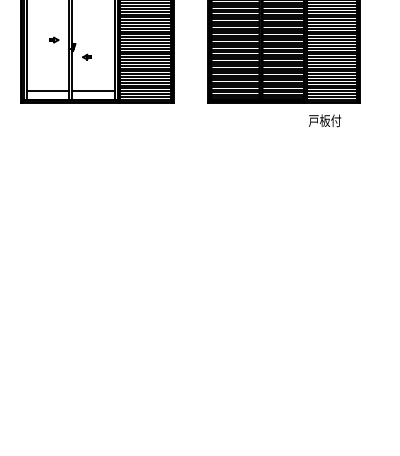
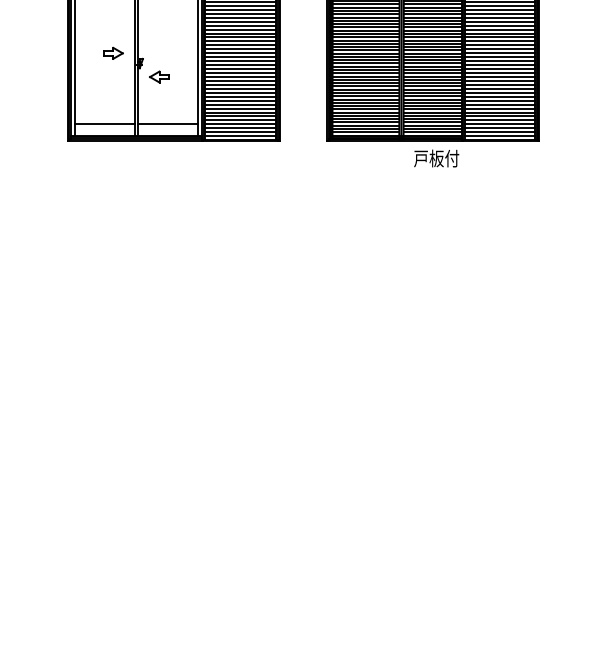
part: (54, 39) -> (113, 52), size x1.67
part: (87, 56) -> (159, 76), size x1.67
text: (324, 120) -> (436, 158), moved

